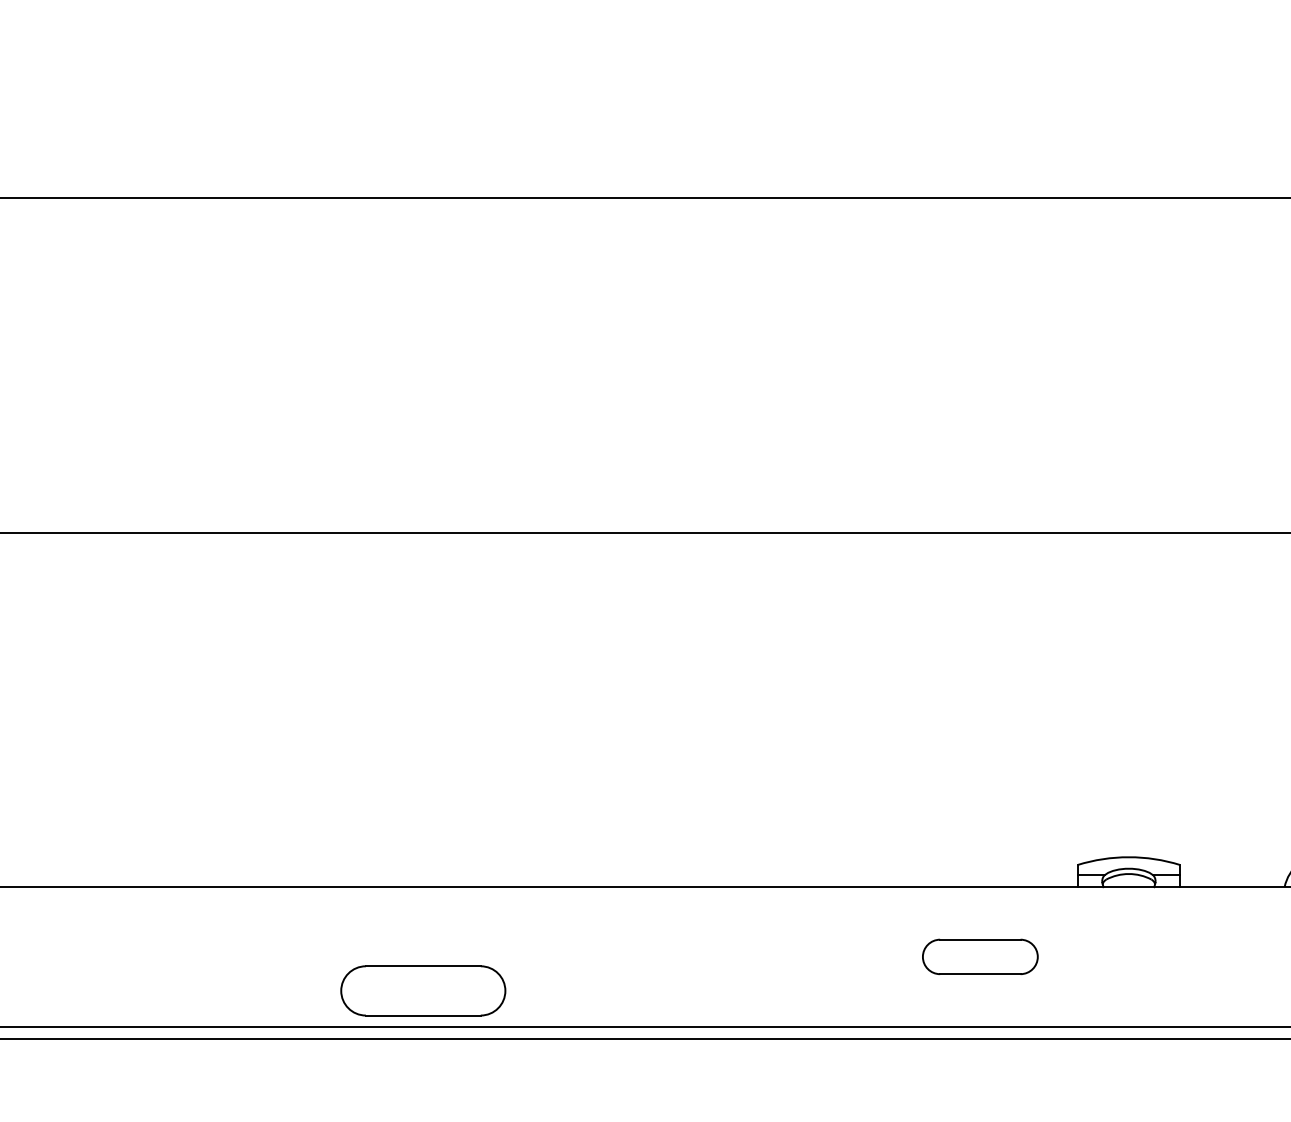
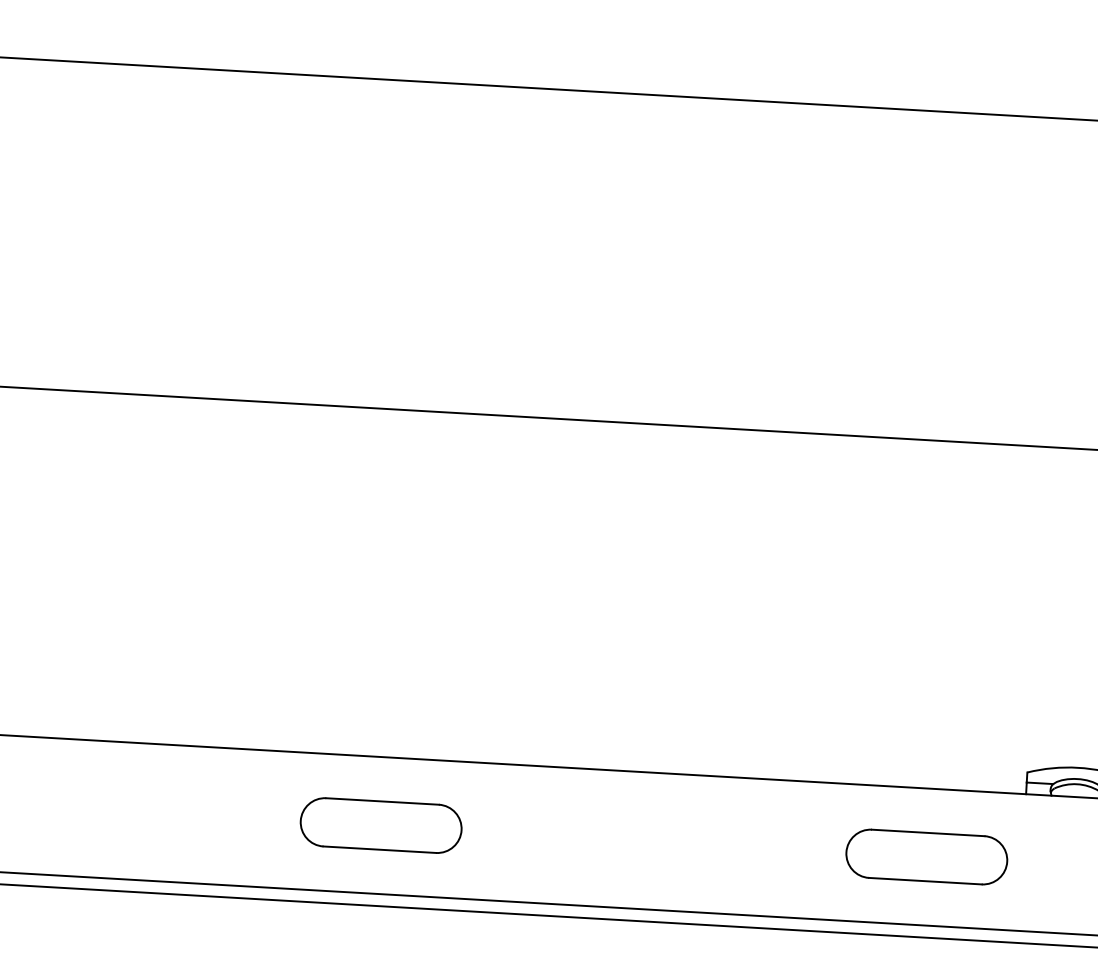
part: (980, 956) -> (927, 856), size x1.43
part: (423, 990) -> (381, 825), moved

